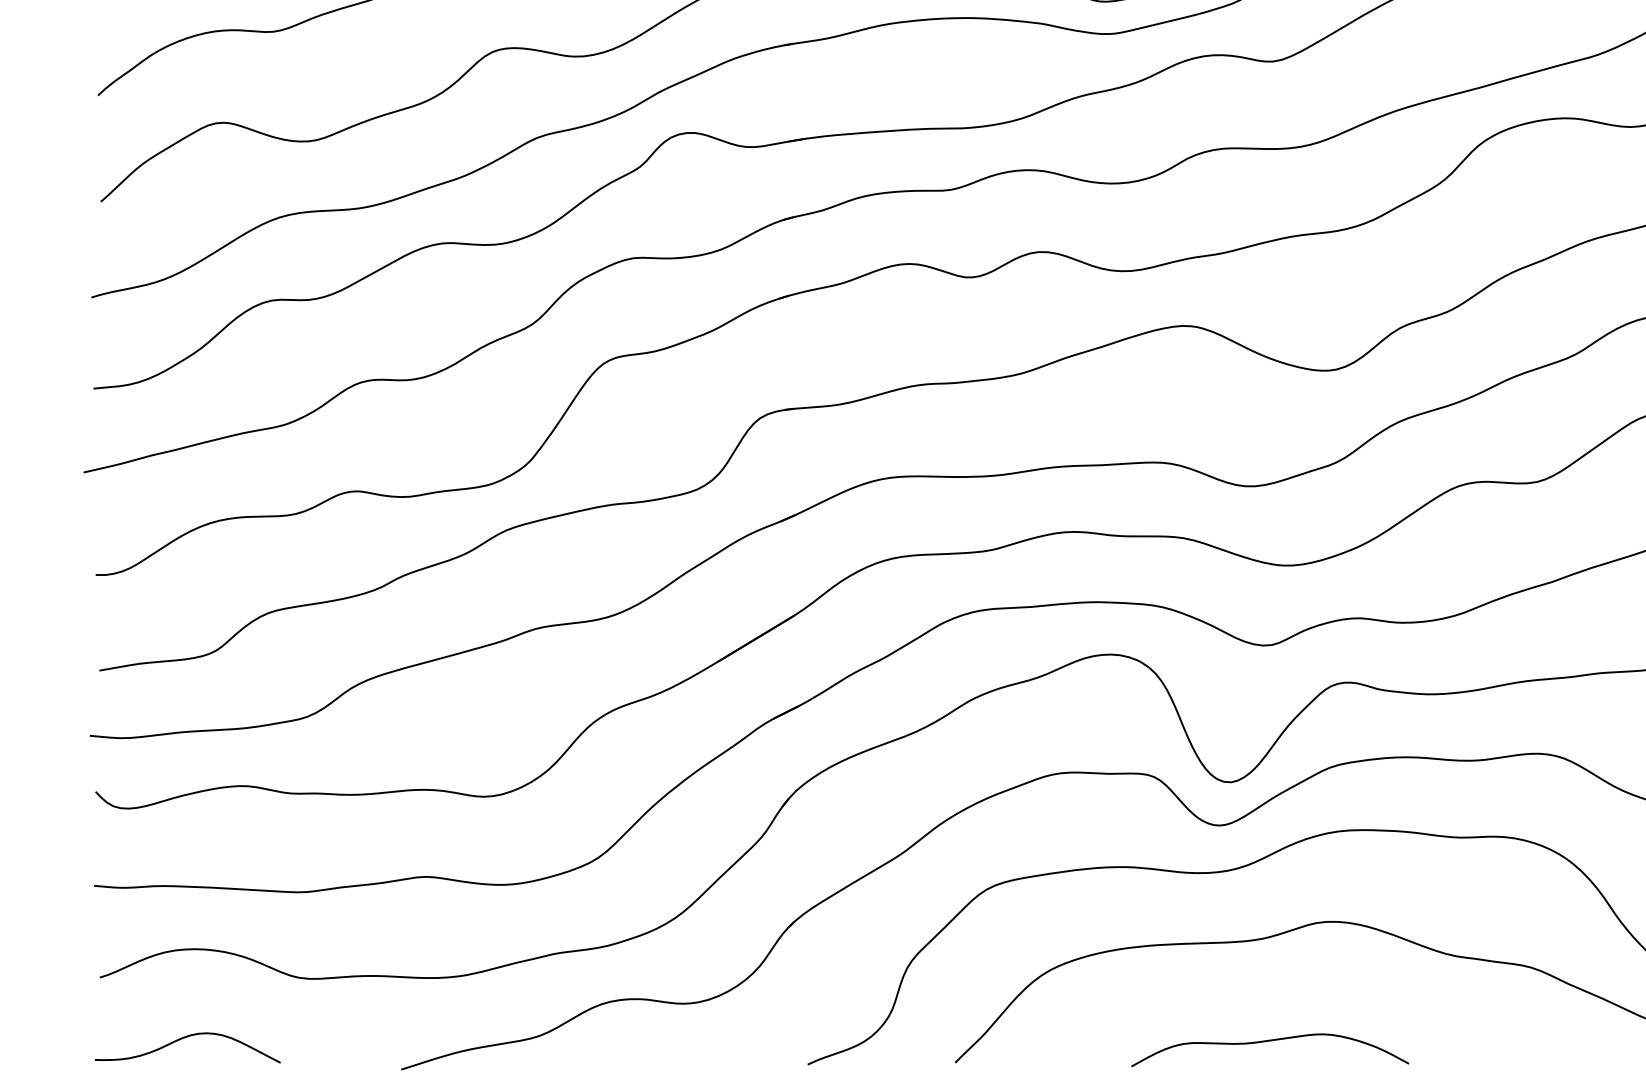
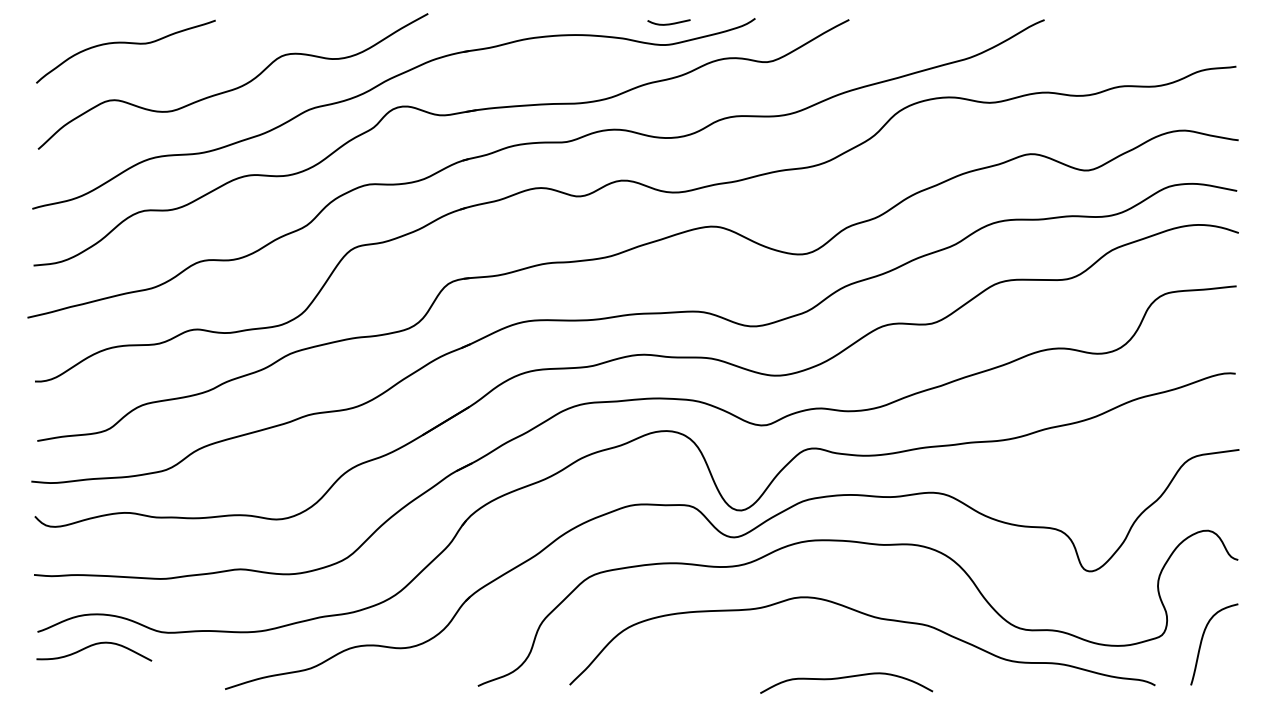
curve: (184, 1039) -> (92, 646), moved
curve: (1269, 1042) -> (846, 678), moved

